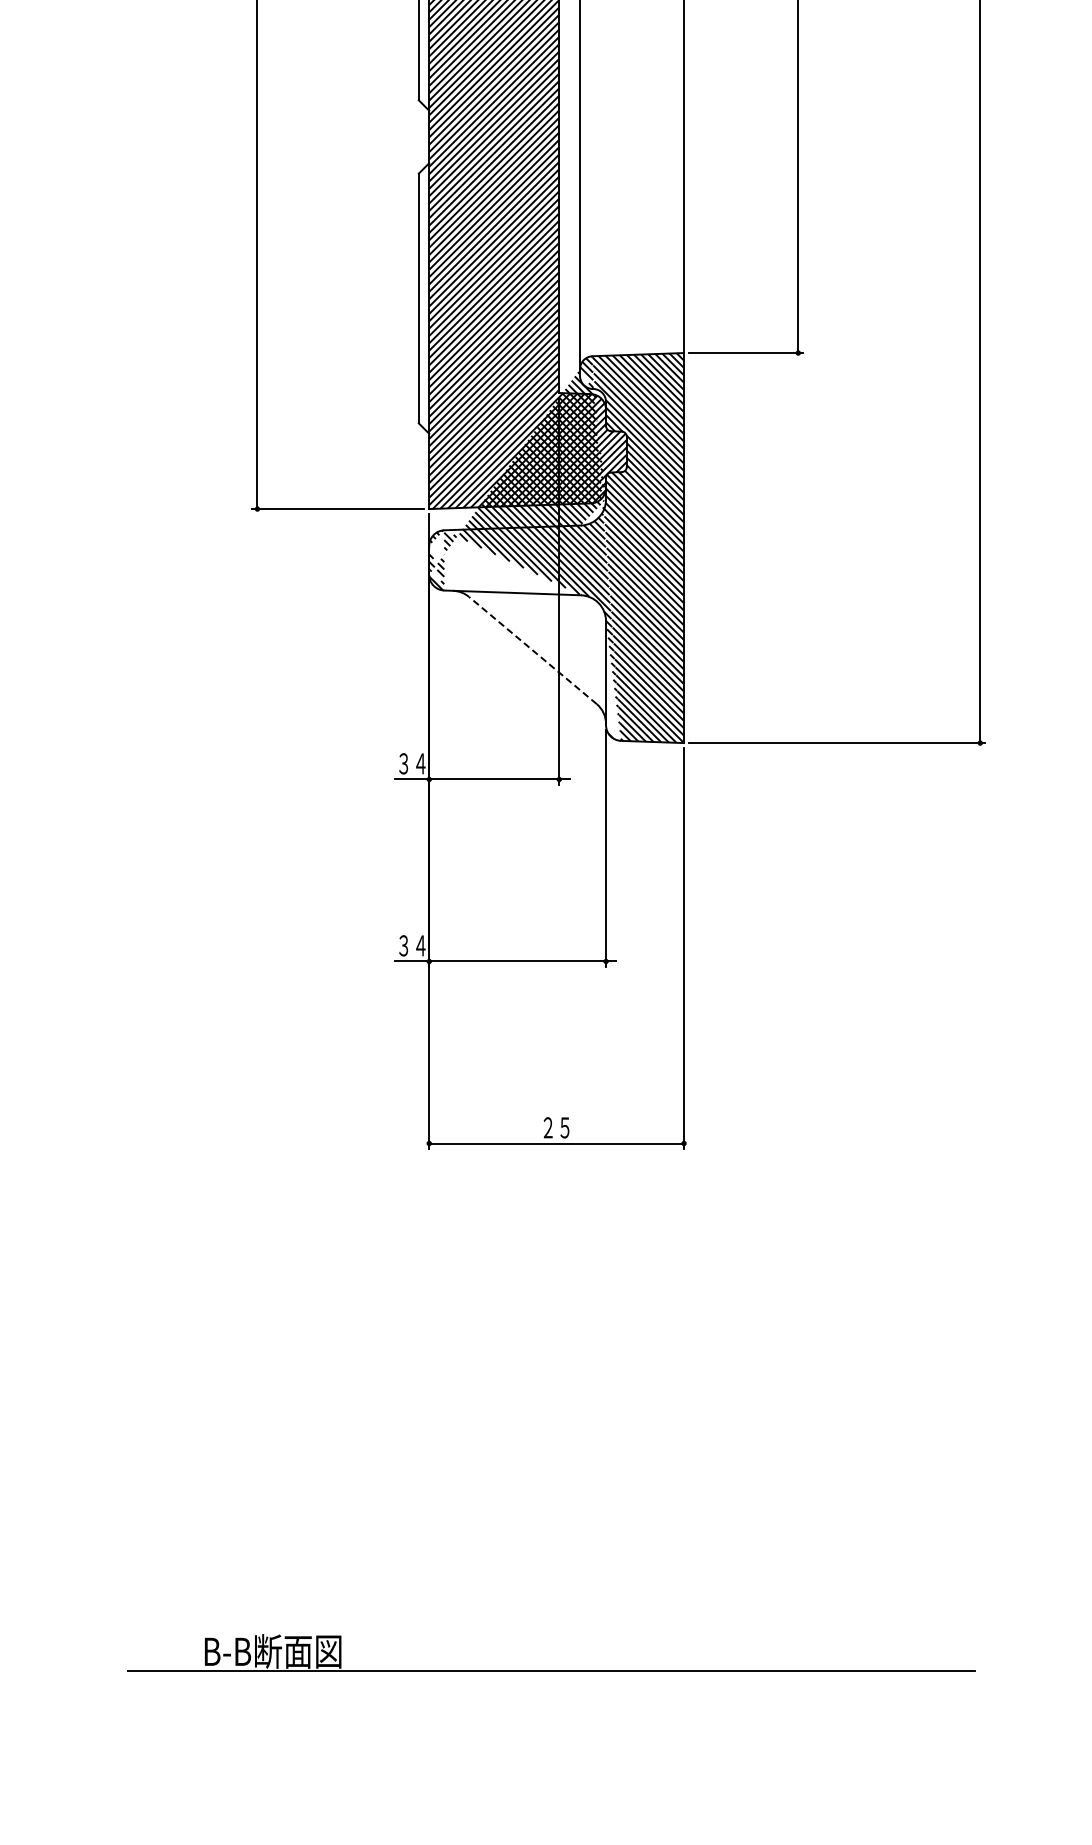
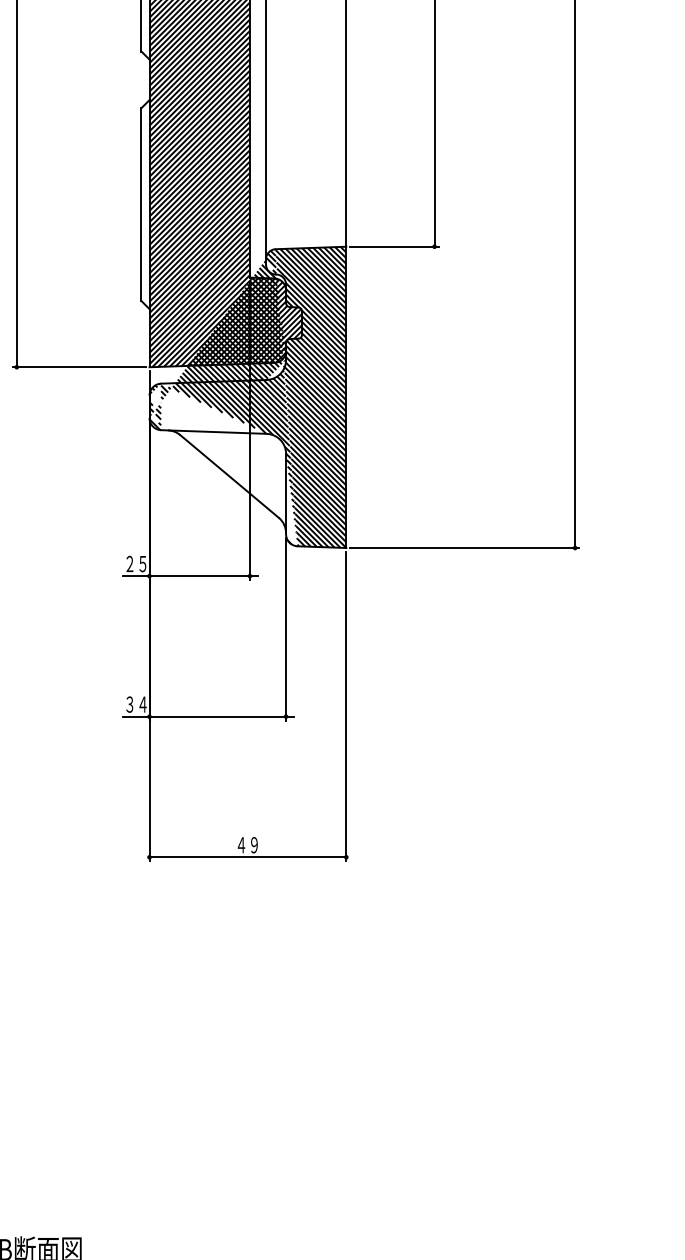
line: (532, 650) -> (229, 476), dashed -> solid
text: (412, 763) -> (136, 563), ３４ -> ２５
text: (556, 1127) -> (247, 844), ２５ -> ４９

